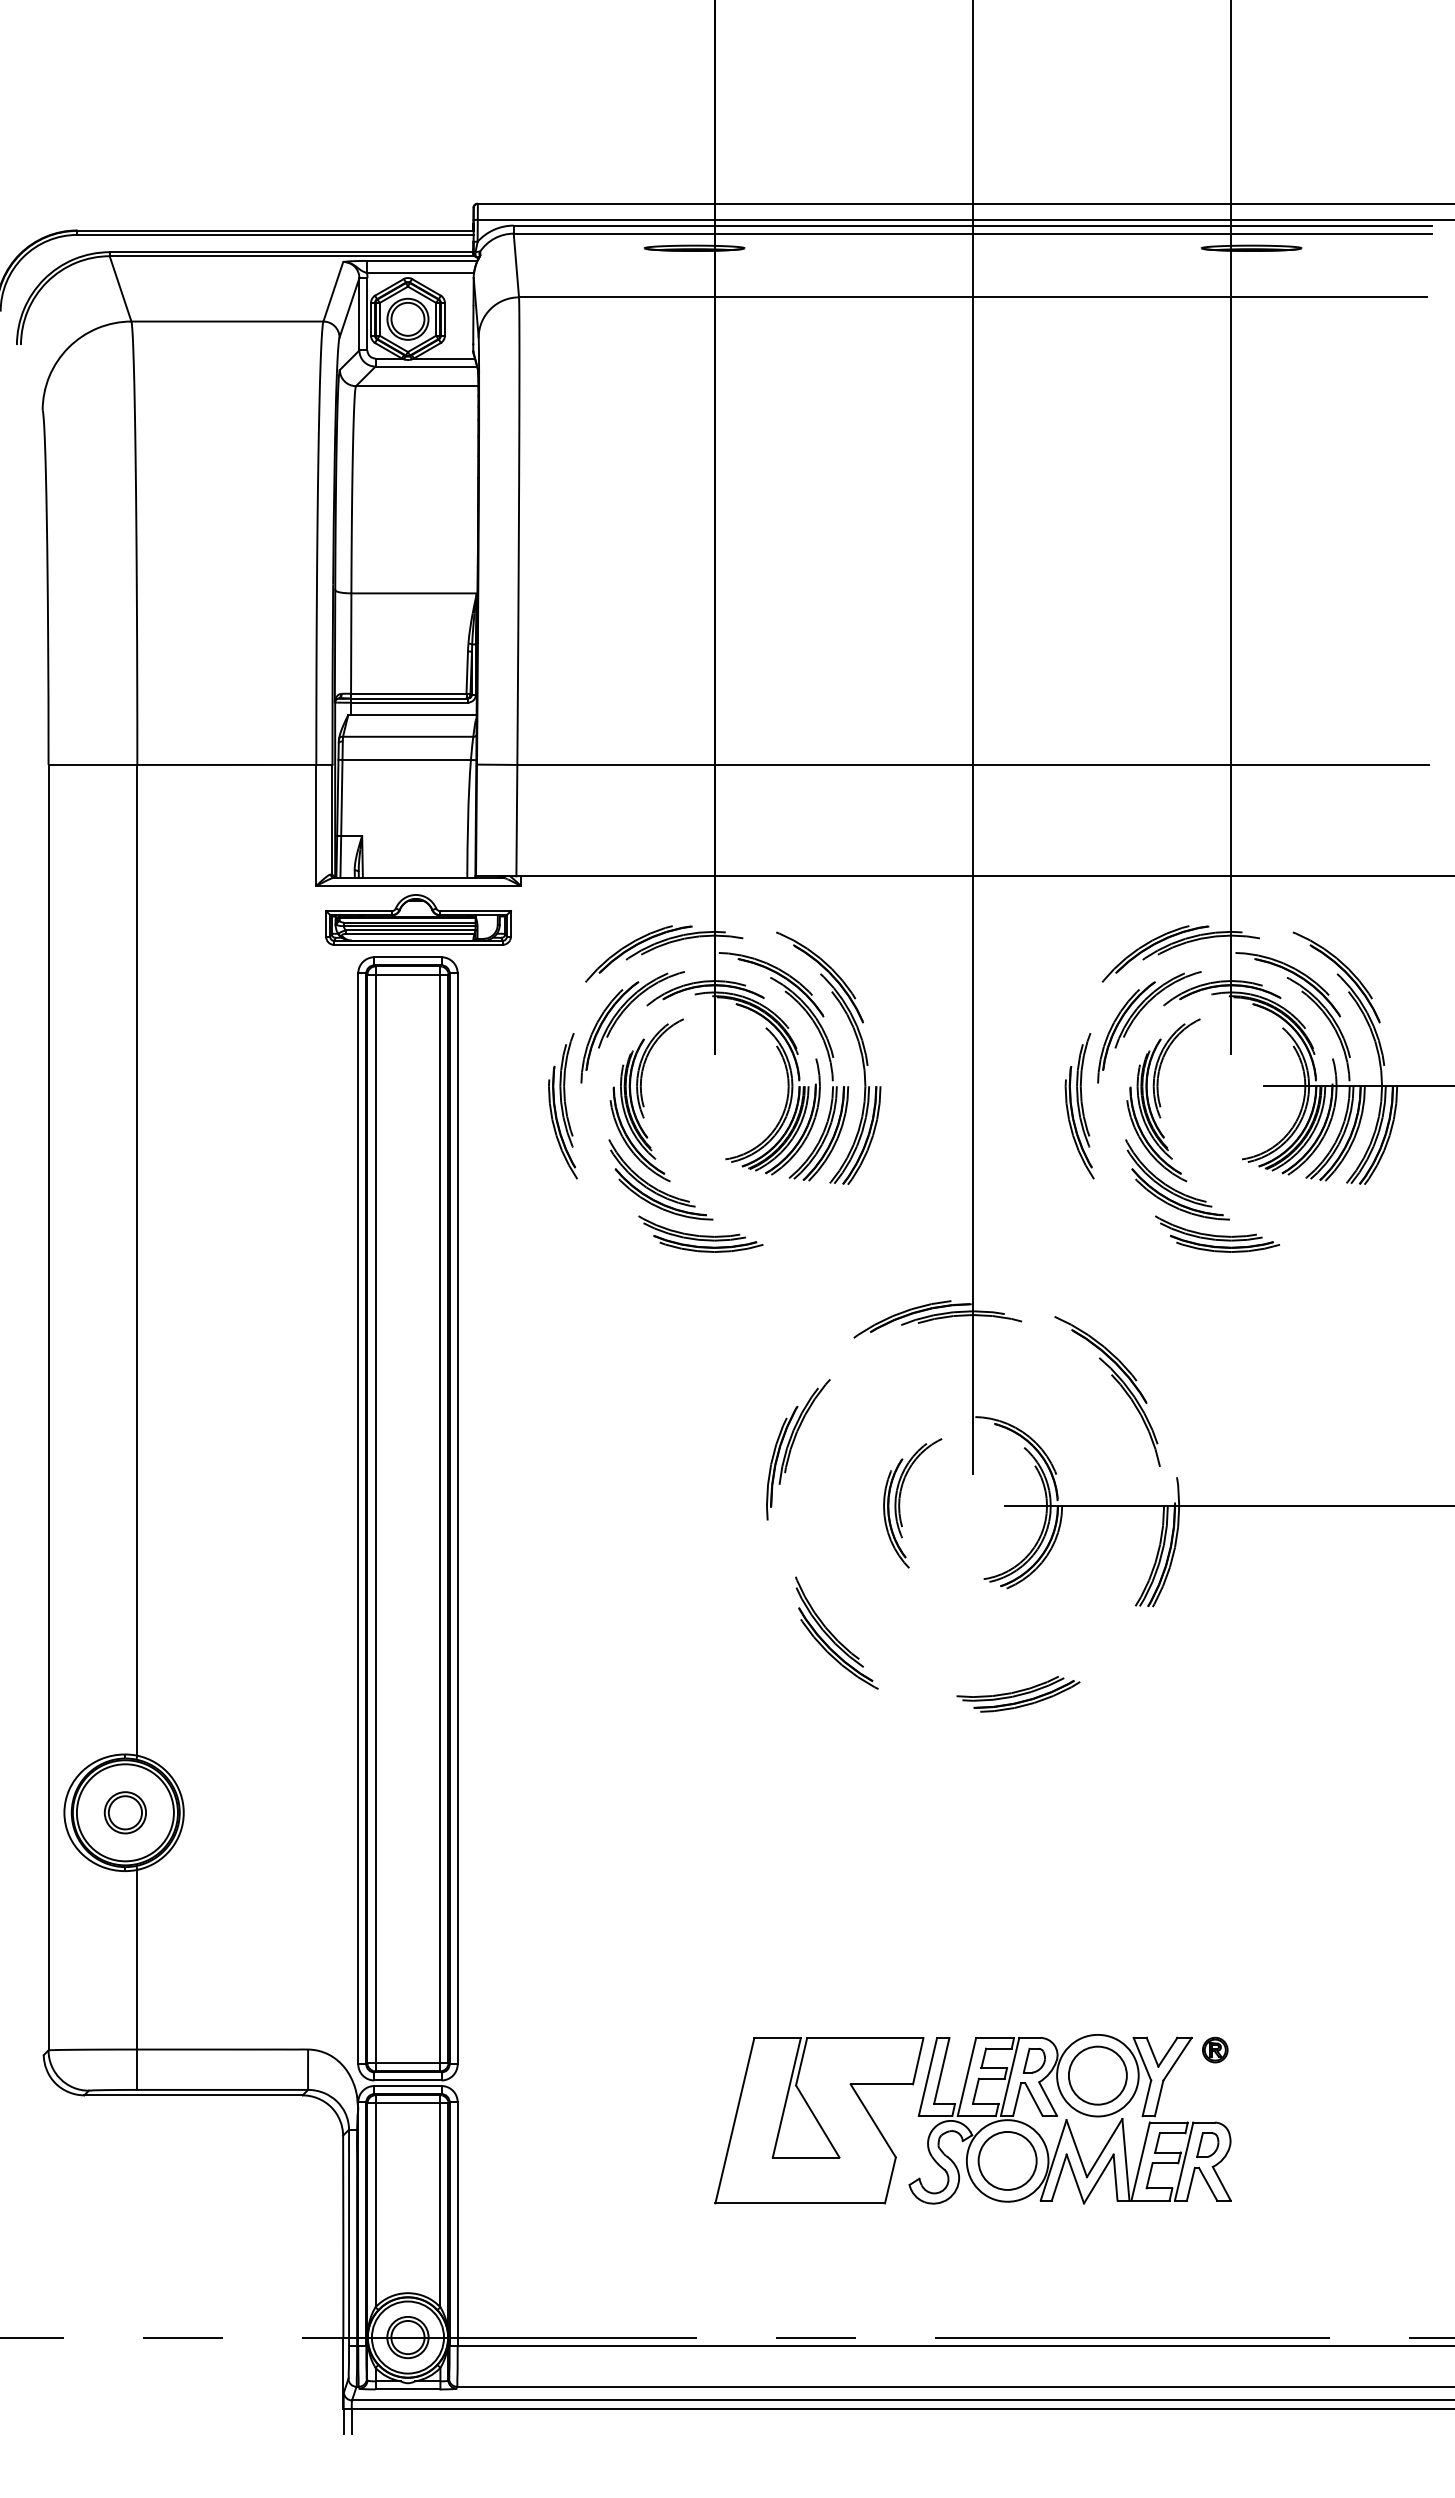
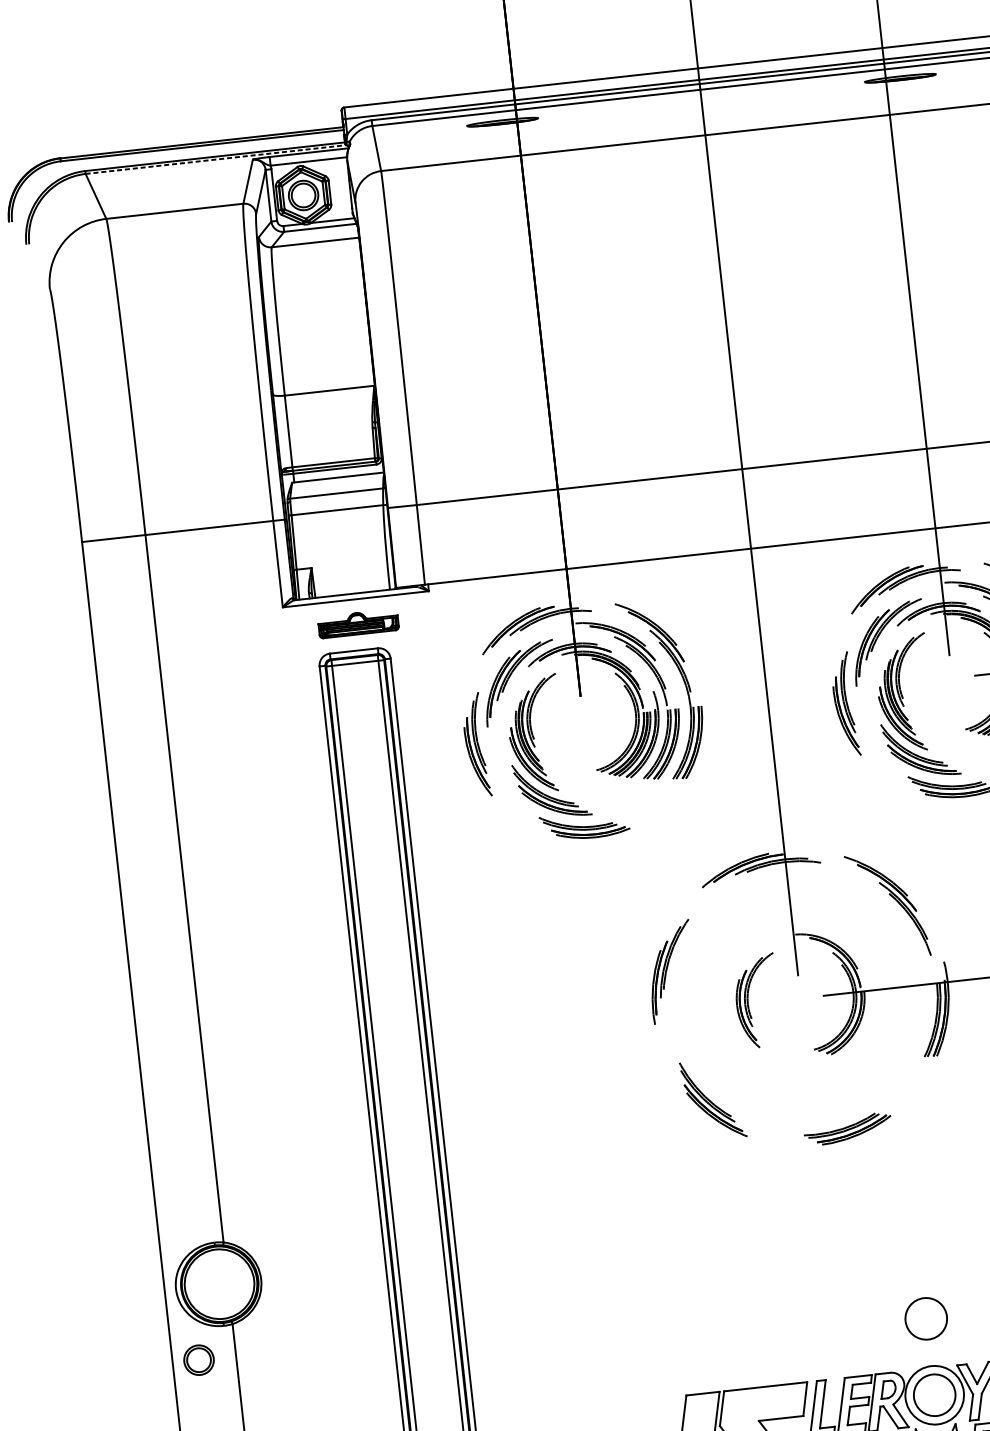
line: (292, 256) -> (216, 159), solid -> dashed
part: (418, 919) -> (358, 623), size x0.6
part: (124, 1812) -> (198, 1360), moved
circle: (1097, 1968) -> (925, 1318), added

